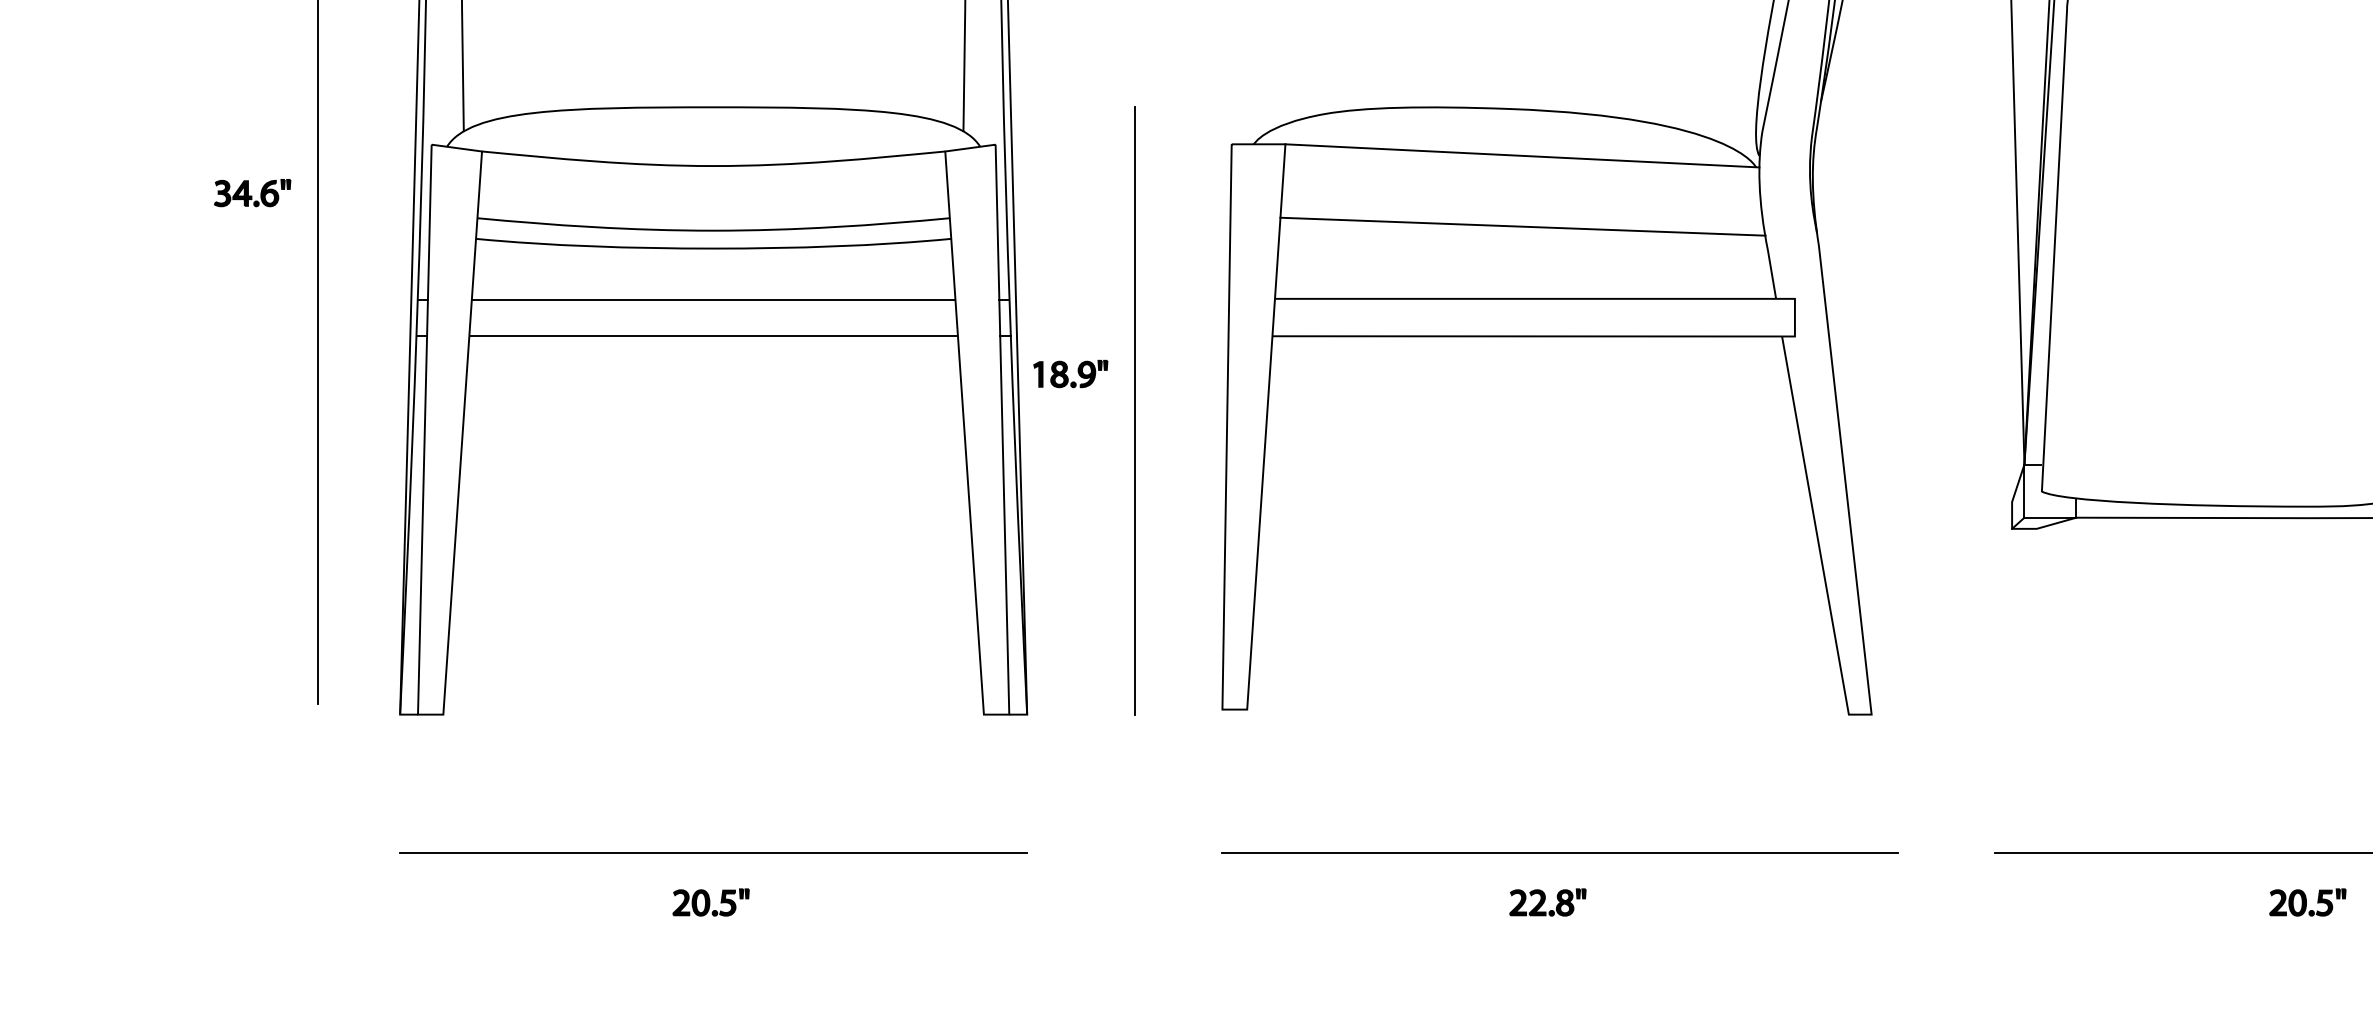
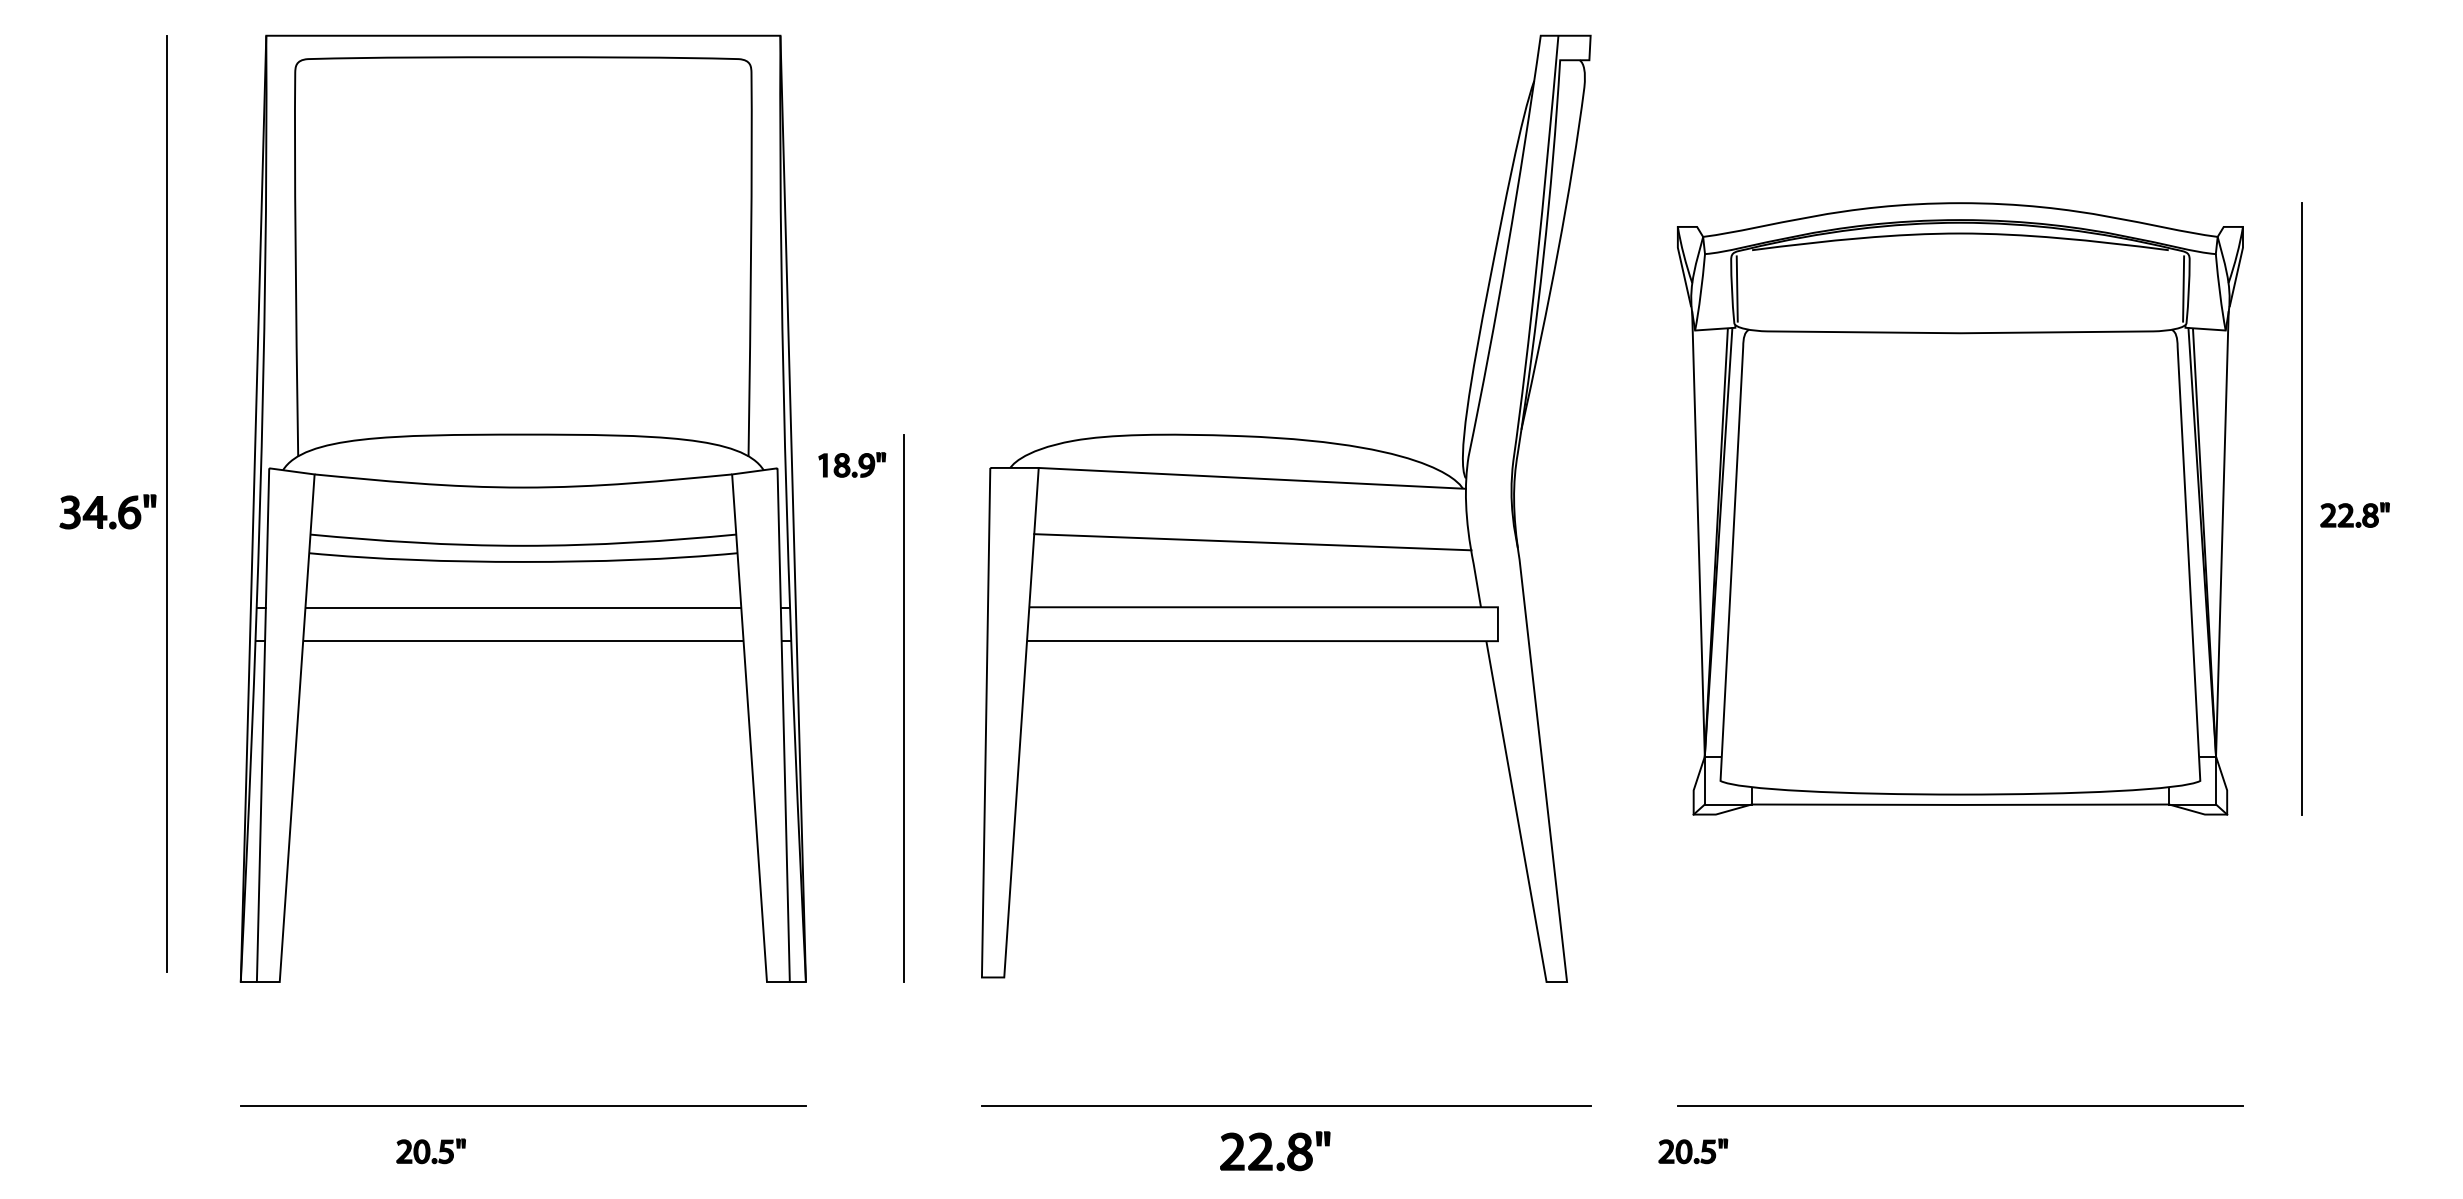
part: (252, 192) -> (107, 511), size x1.4
part: (1071, 373) -> (852, 464), moved
part: (710, 902) -> (430, 1151), moved
part: (1548, 902) -> (1275, 1151), size x1.6
part: (2308, 902) -> (1693, 1151), moved

